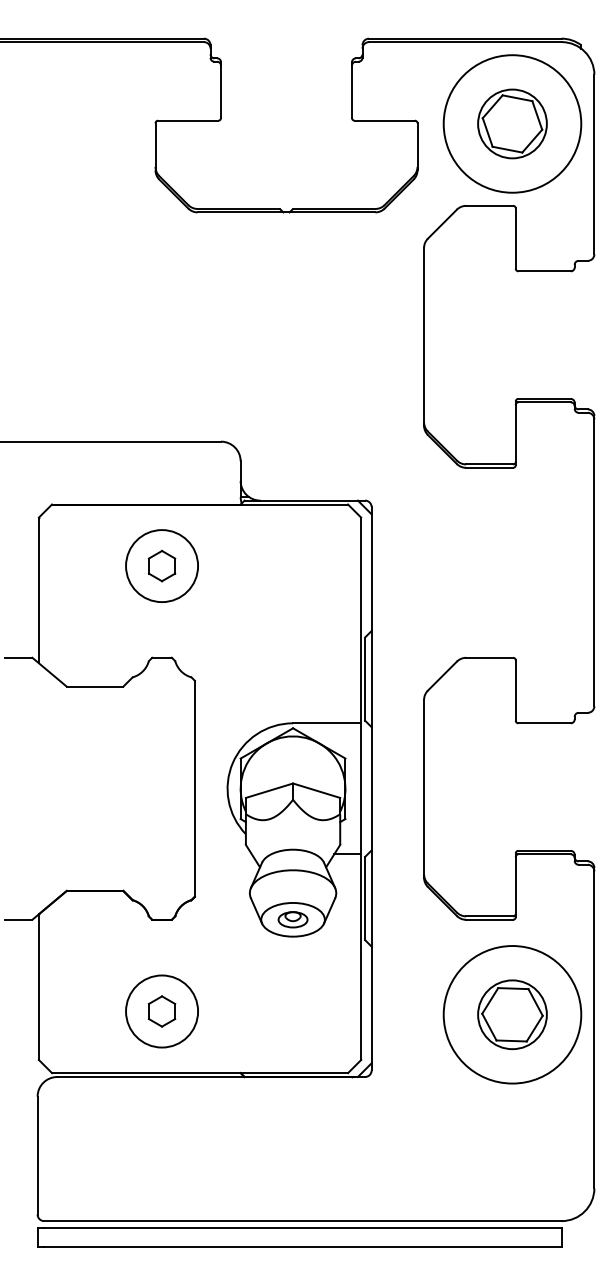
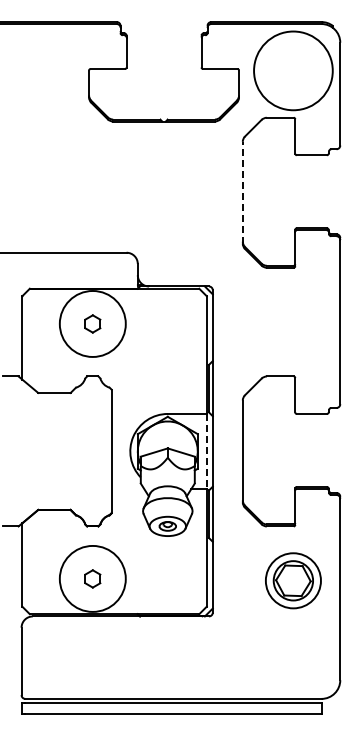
part: (510, 123) -> (292, 70), removed
line: (423, 336) -> (242, 192), solid -> dashed
circle: (161, 565) -> (92, 323), size x1.6
line: (360, 788) -> (206, 451), solid -> dashed
circle: (161, 1010) -> (92, 578), size x1.6
circle: (512, 1014) -> (293, 580), size x0.7

